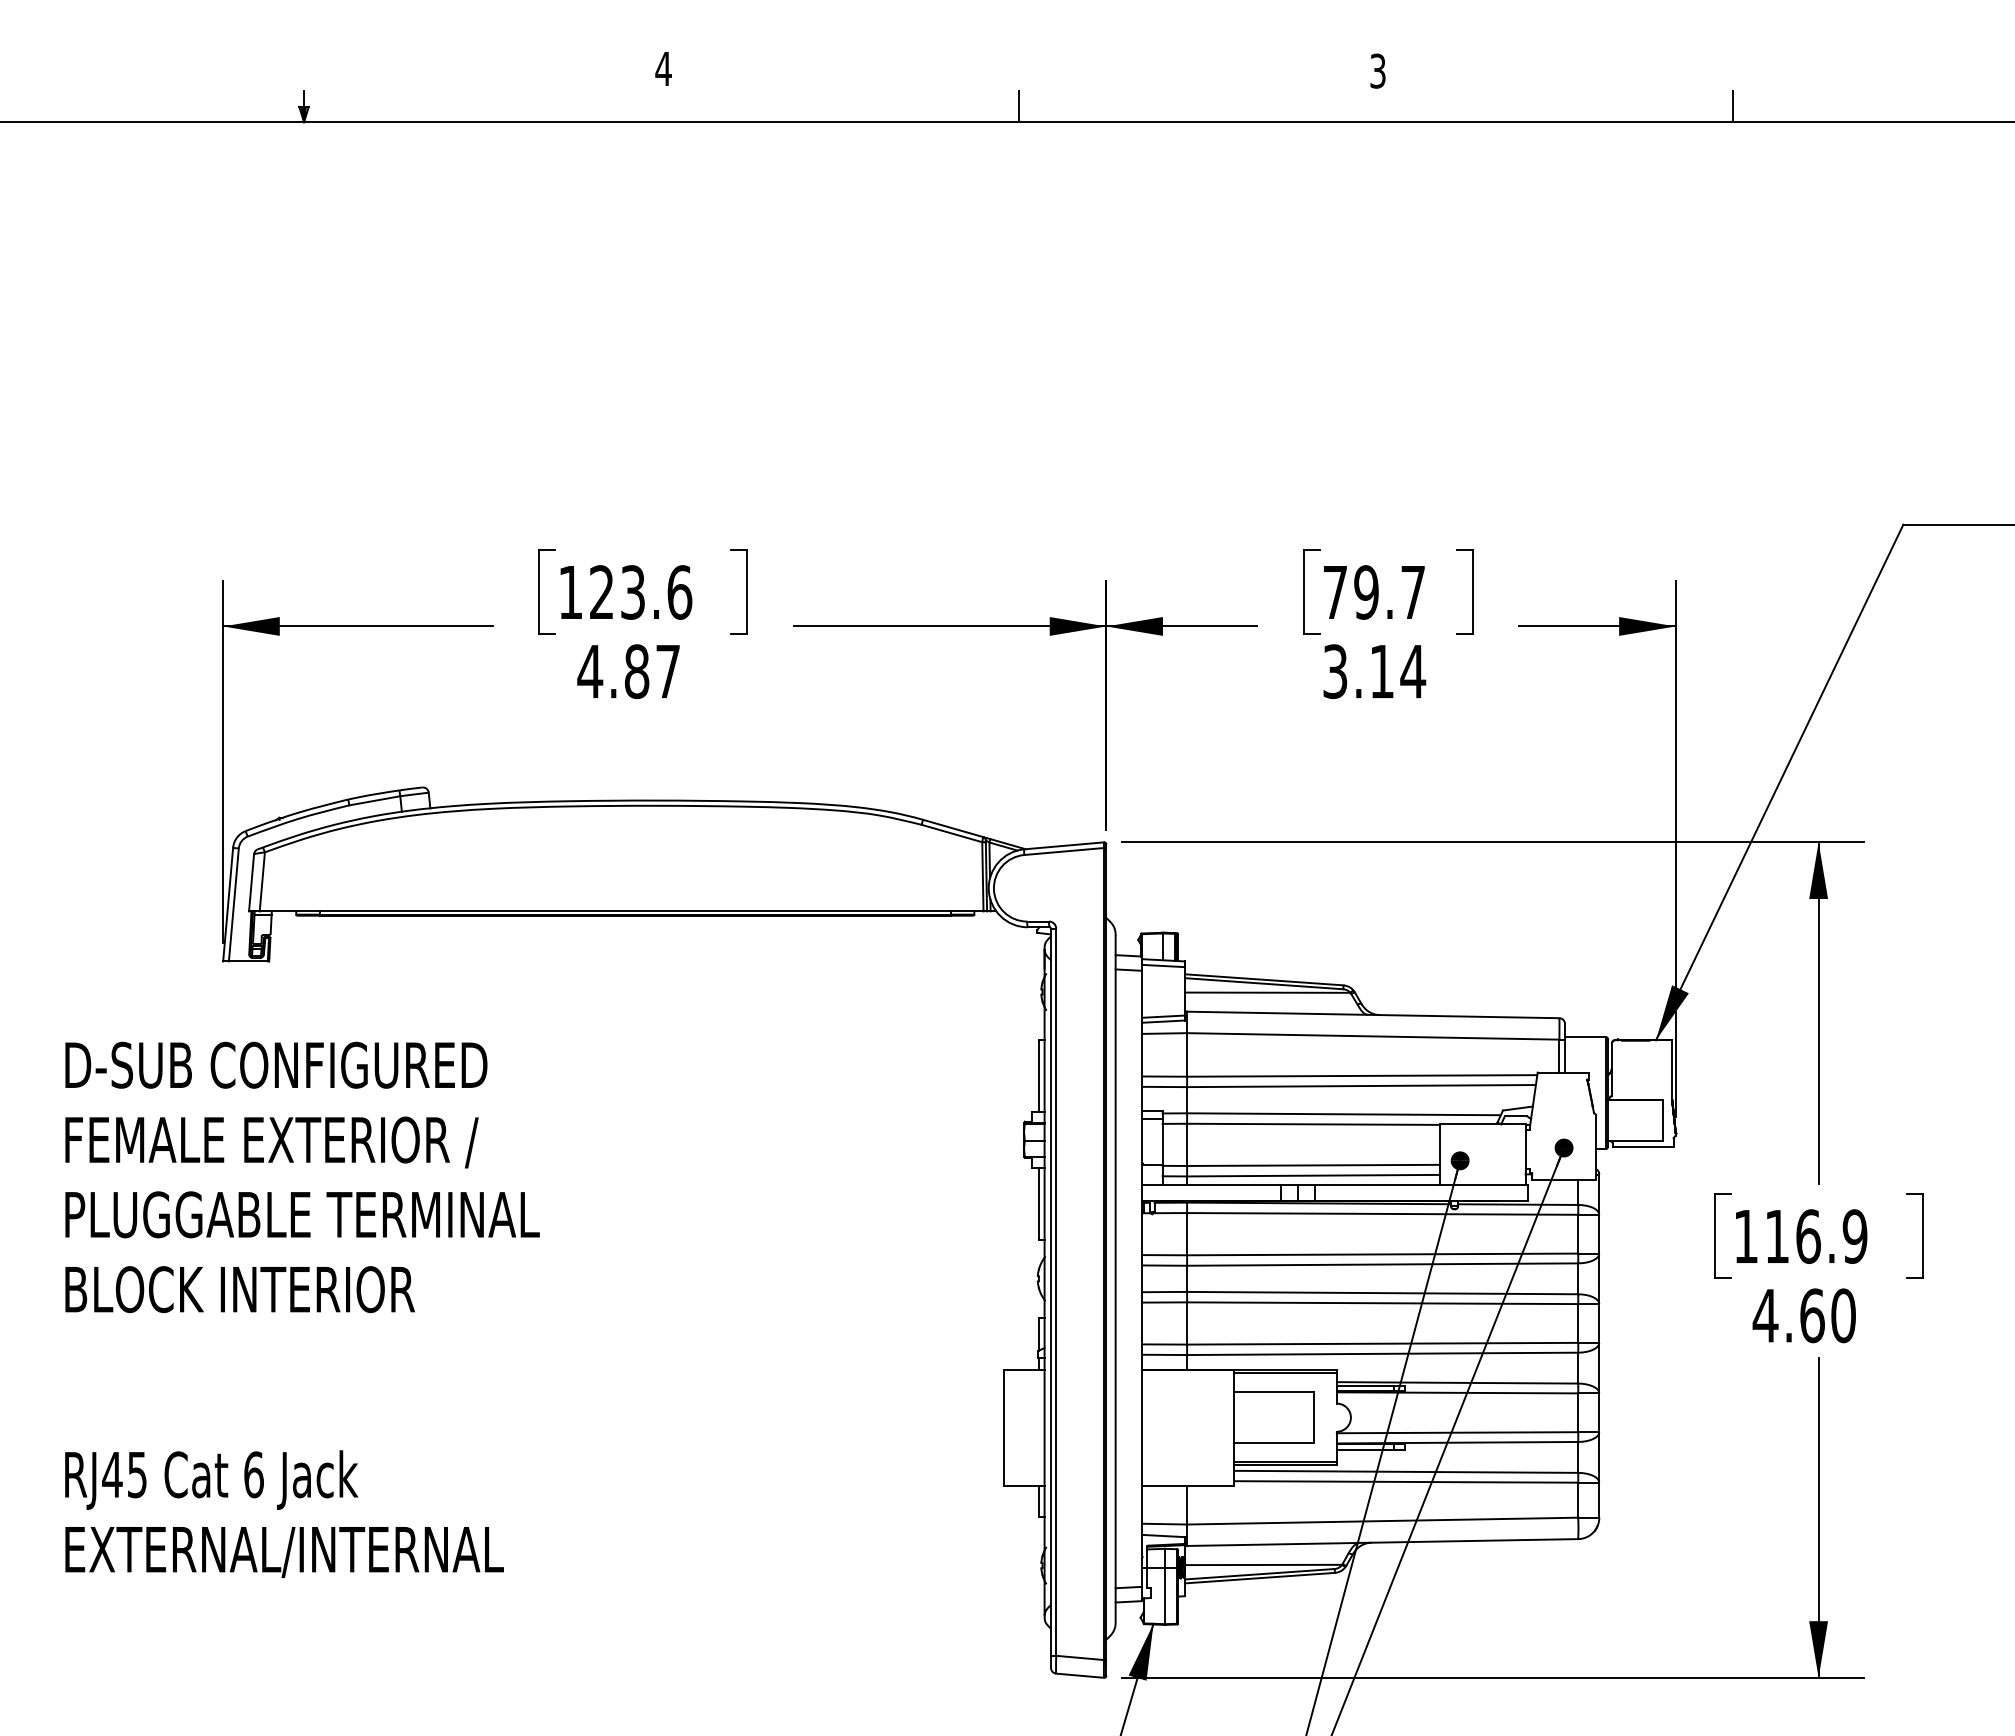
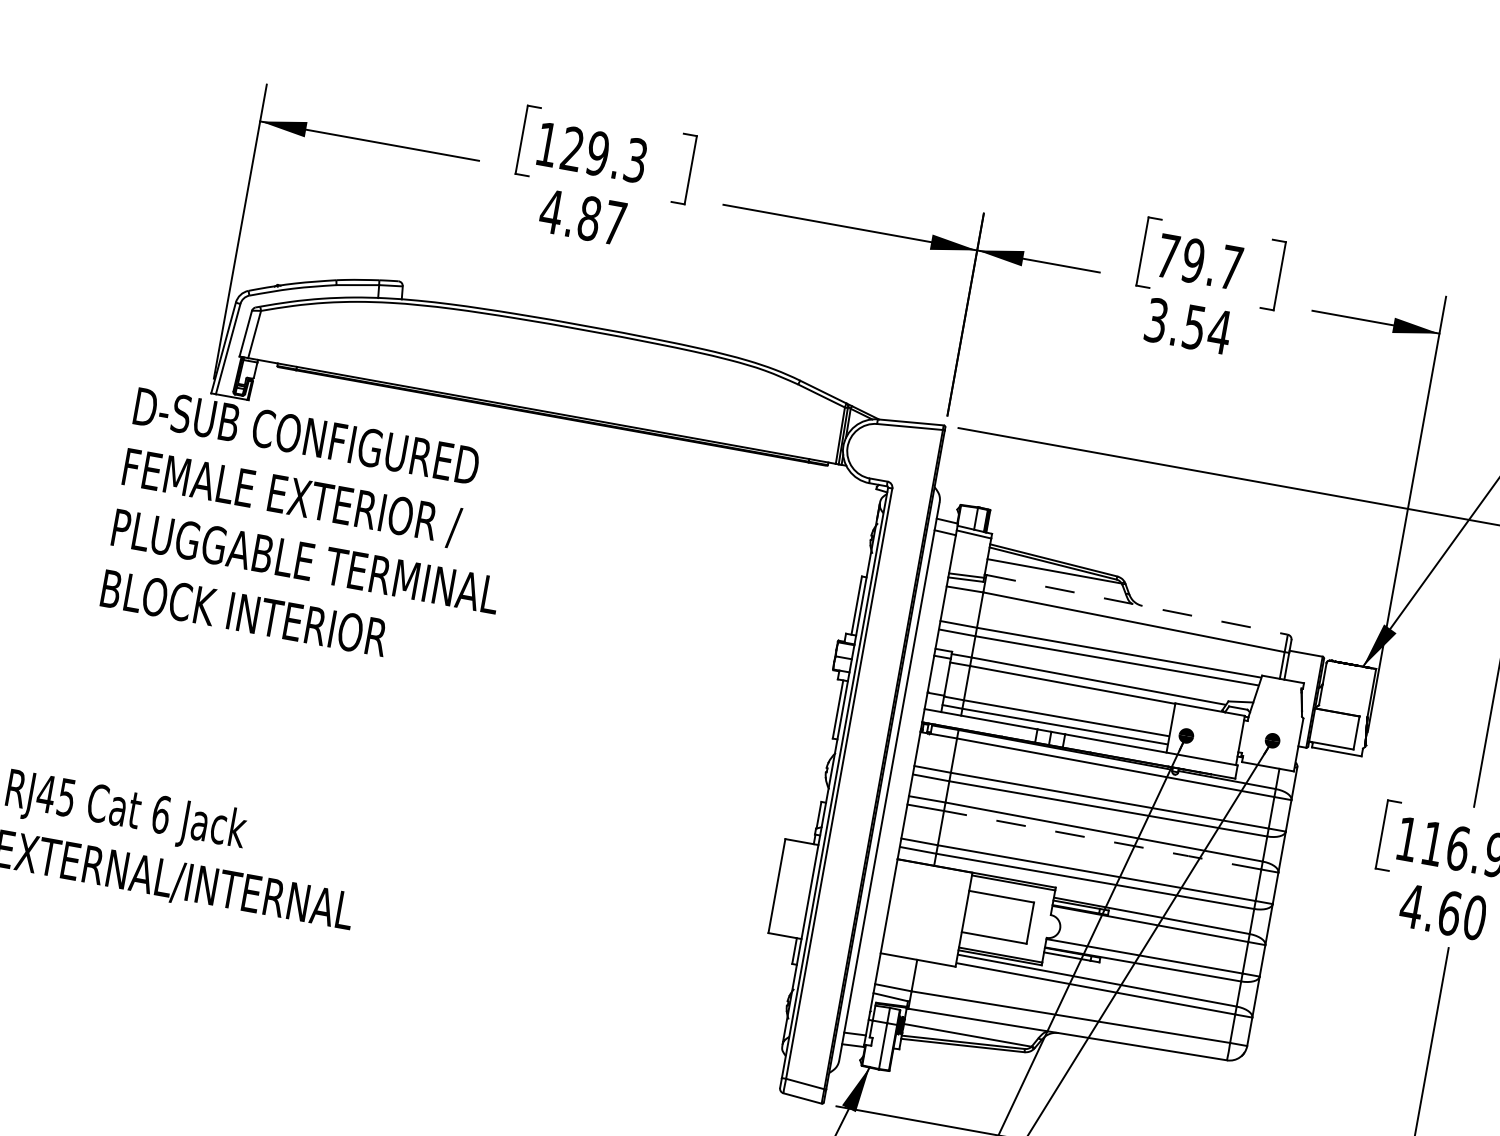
text: (656, 592) -> (616, 157), 123.6 -> 129.3
text: (1381, 672) -> (1193, 328), 3.14 -> 3.54
line: (1373, 1014) -> (1137, 604), solid -> dashed
text: (302, 1177) -> (311, 531), moved
line: (1382, 1303) -> (1102, 840), solid -> dashed

